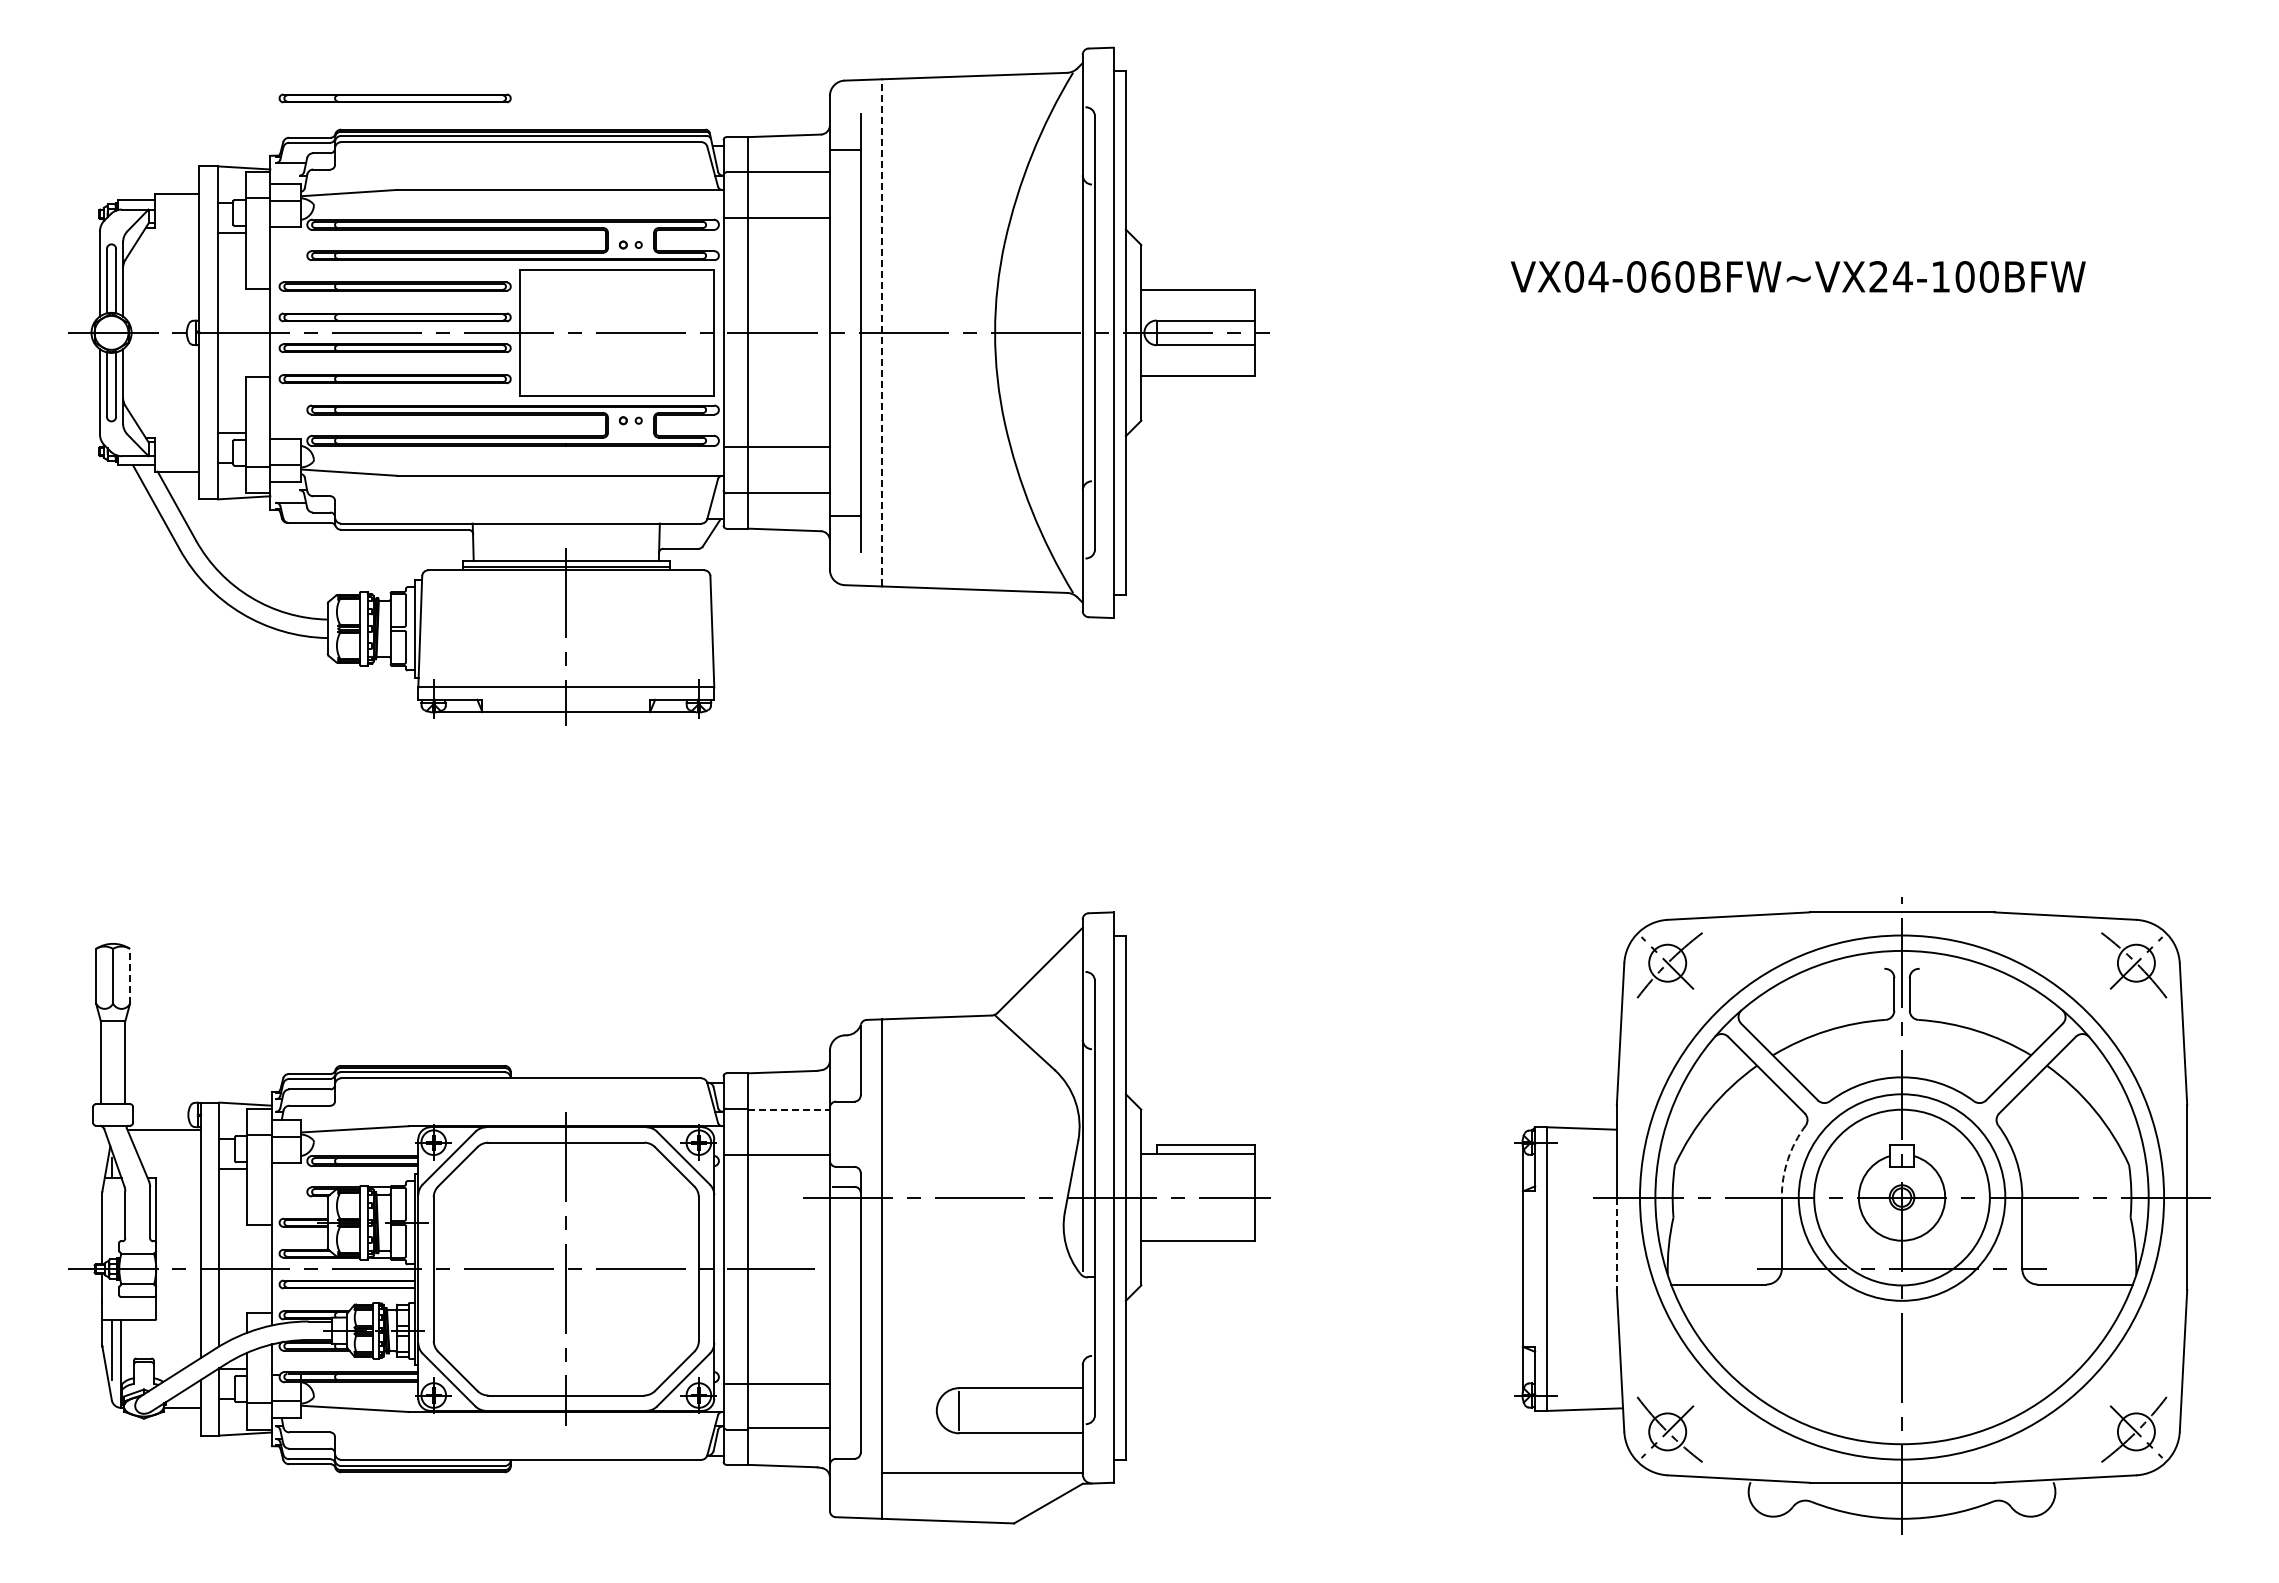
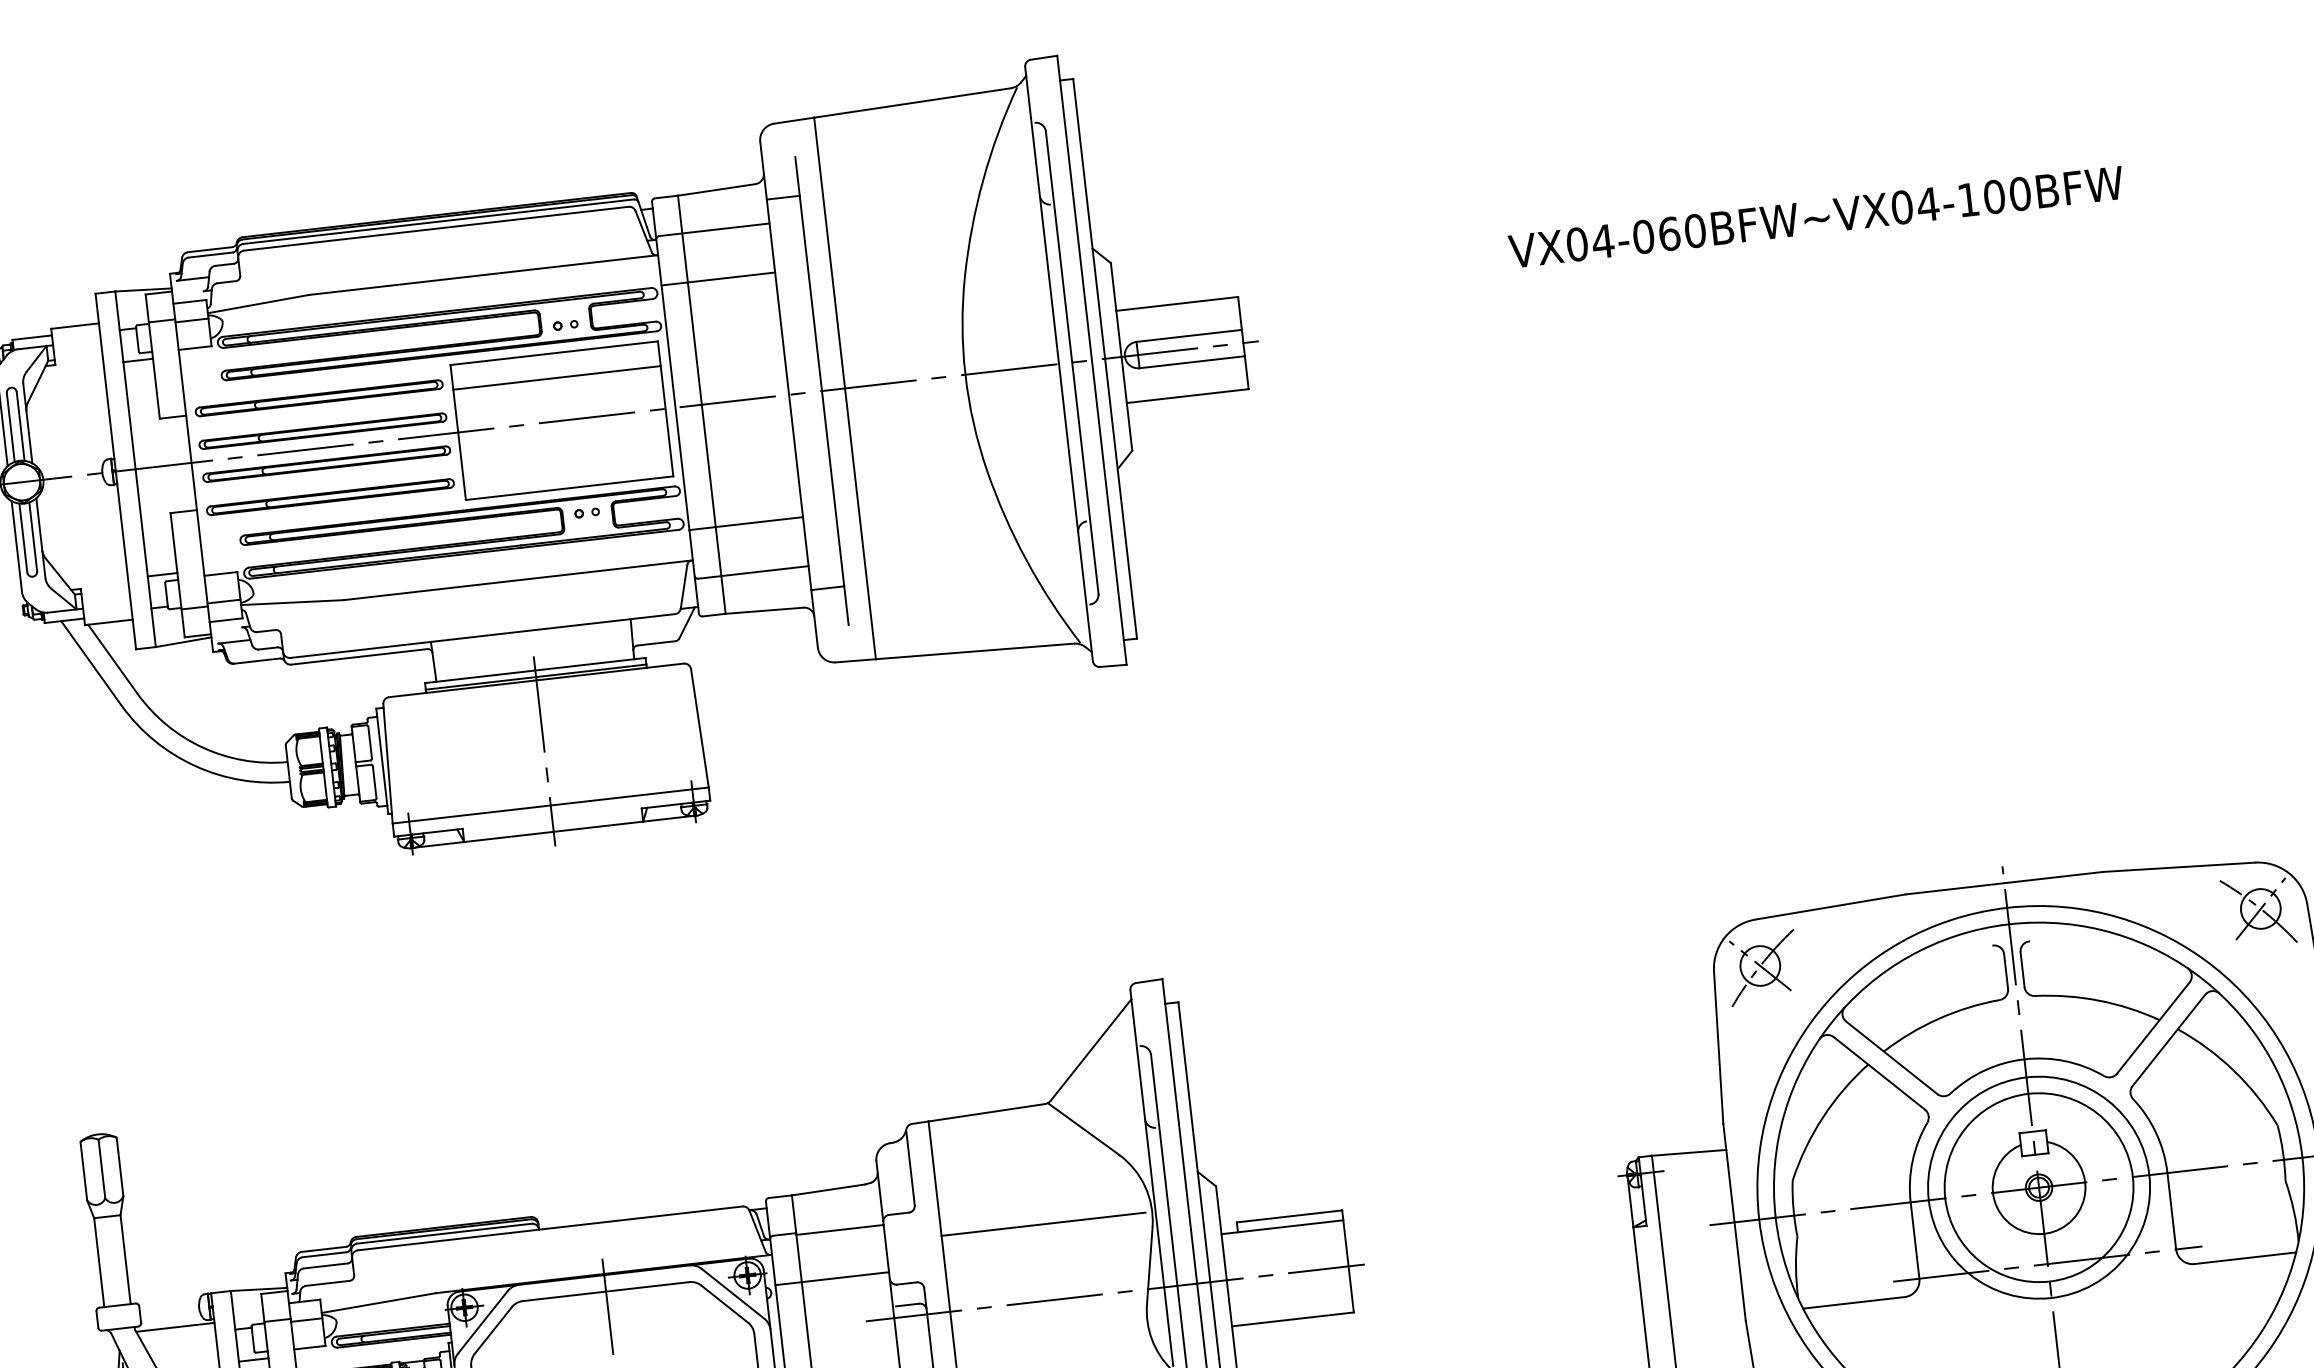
part: (394, 98) -> (295, 197), removed
text: (1878, 276) -> (1901, 207), VX04-060BFW~VX24-100BFW -> VX04-060BFW~VX04-100BFW
line: (617, 292) -> (557, 377), added
line: (882, 332) -> (845, 388), dashed -> solid
line: (130, 975) -> (120, 1166), dashed -> solid
line: (789, 1110) -> (840, 1230), dashed -> solid
line: (977, 1126) -> (1043, 1224), added
arc: (1787, 1159) -> (1912, 1160), dashed -> solid
line: (1616, 1244) -> (1739, 1272), dashed -> solid

